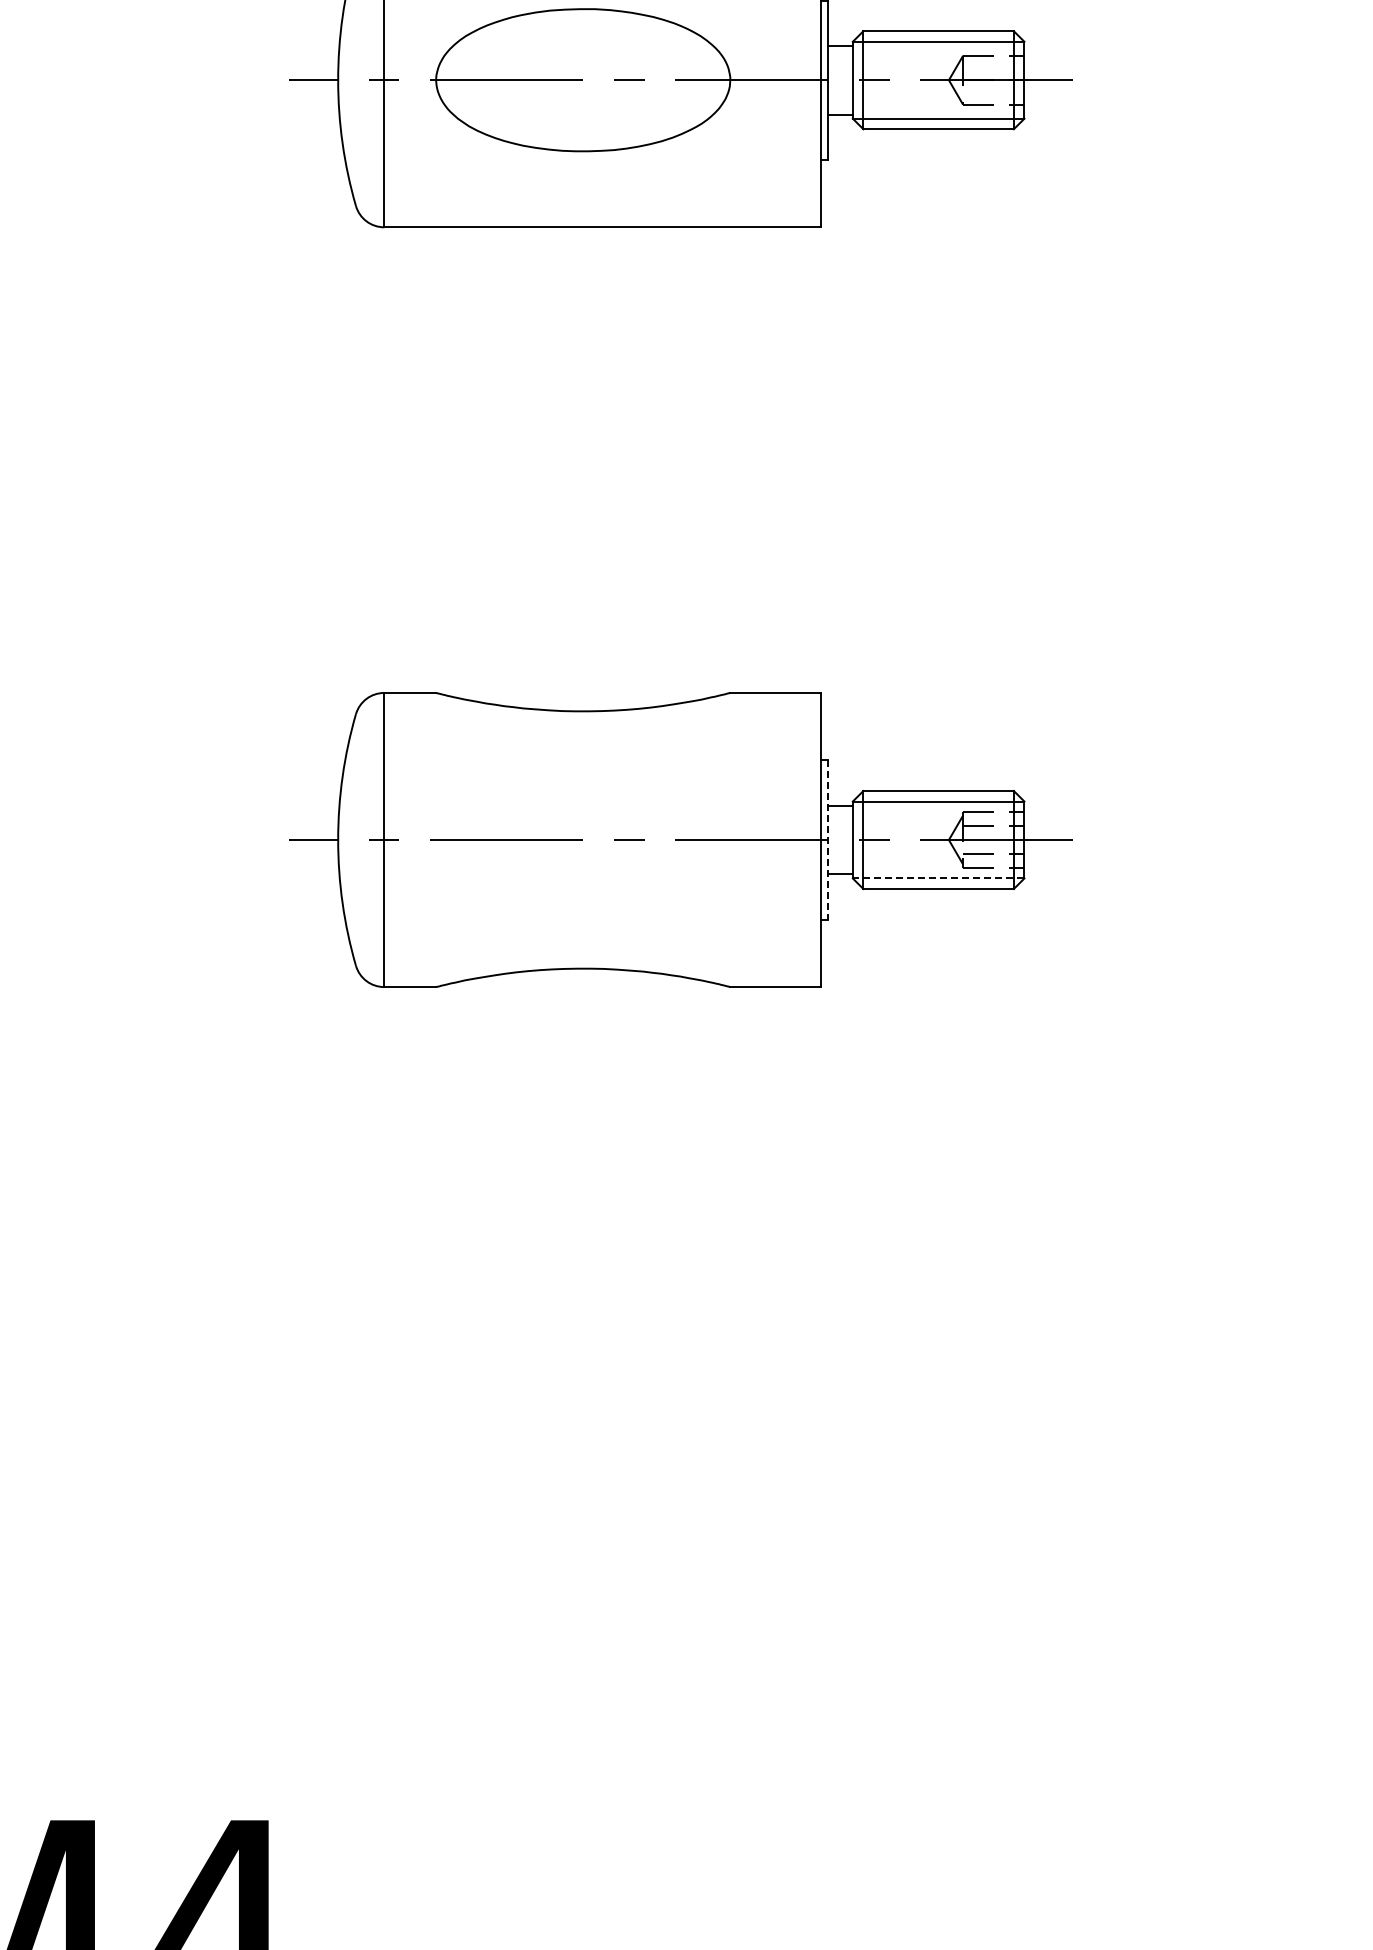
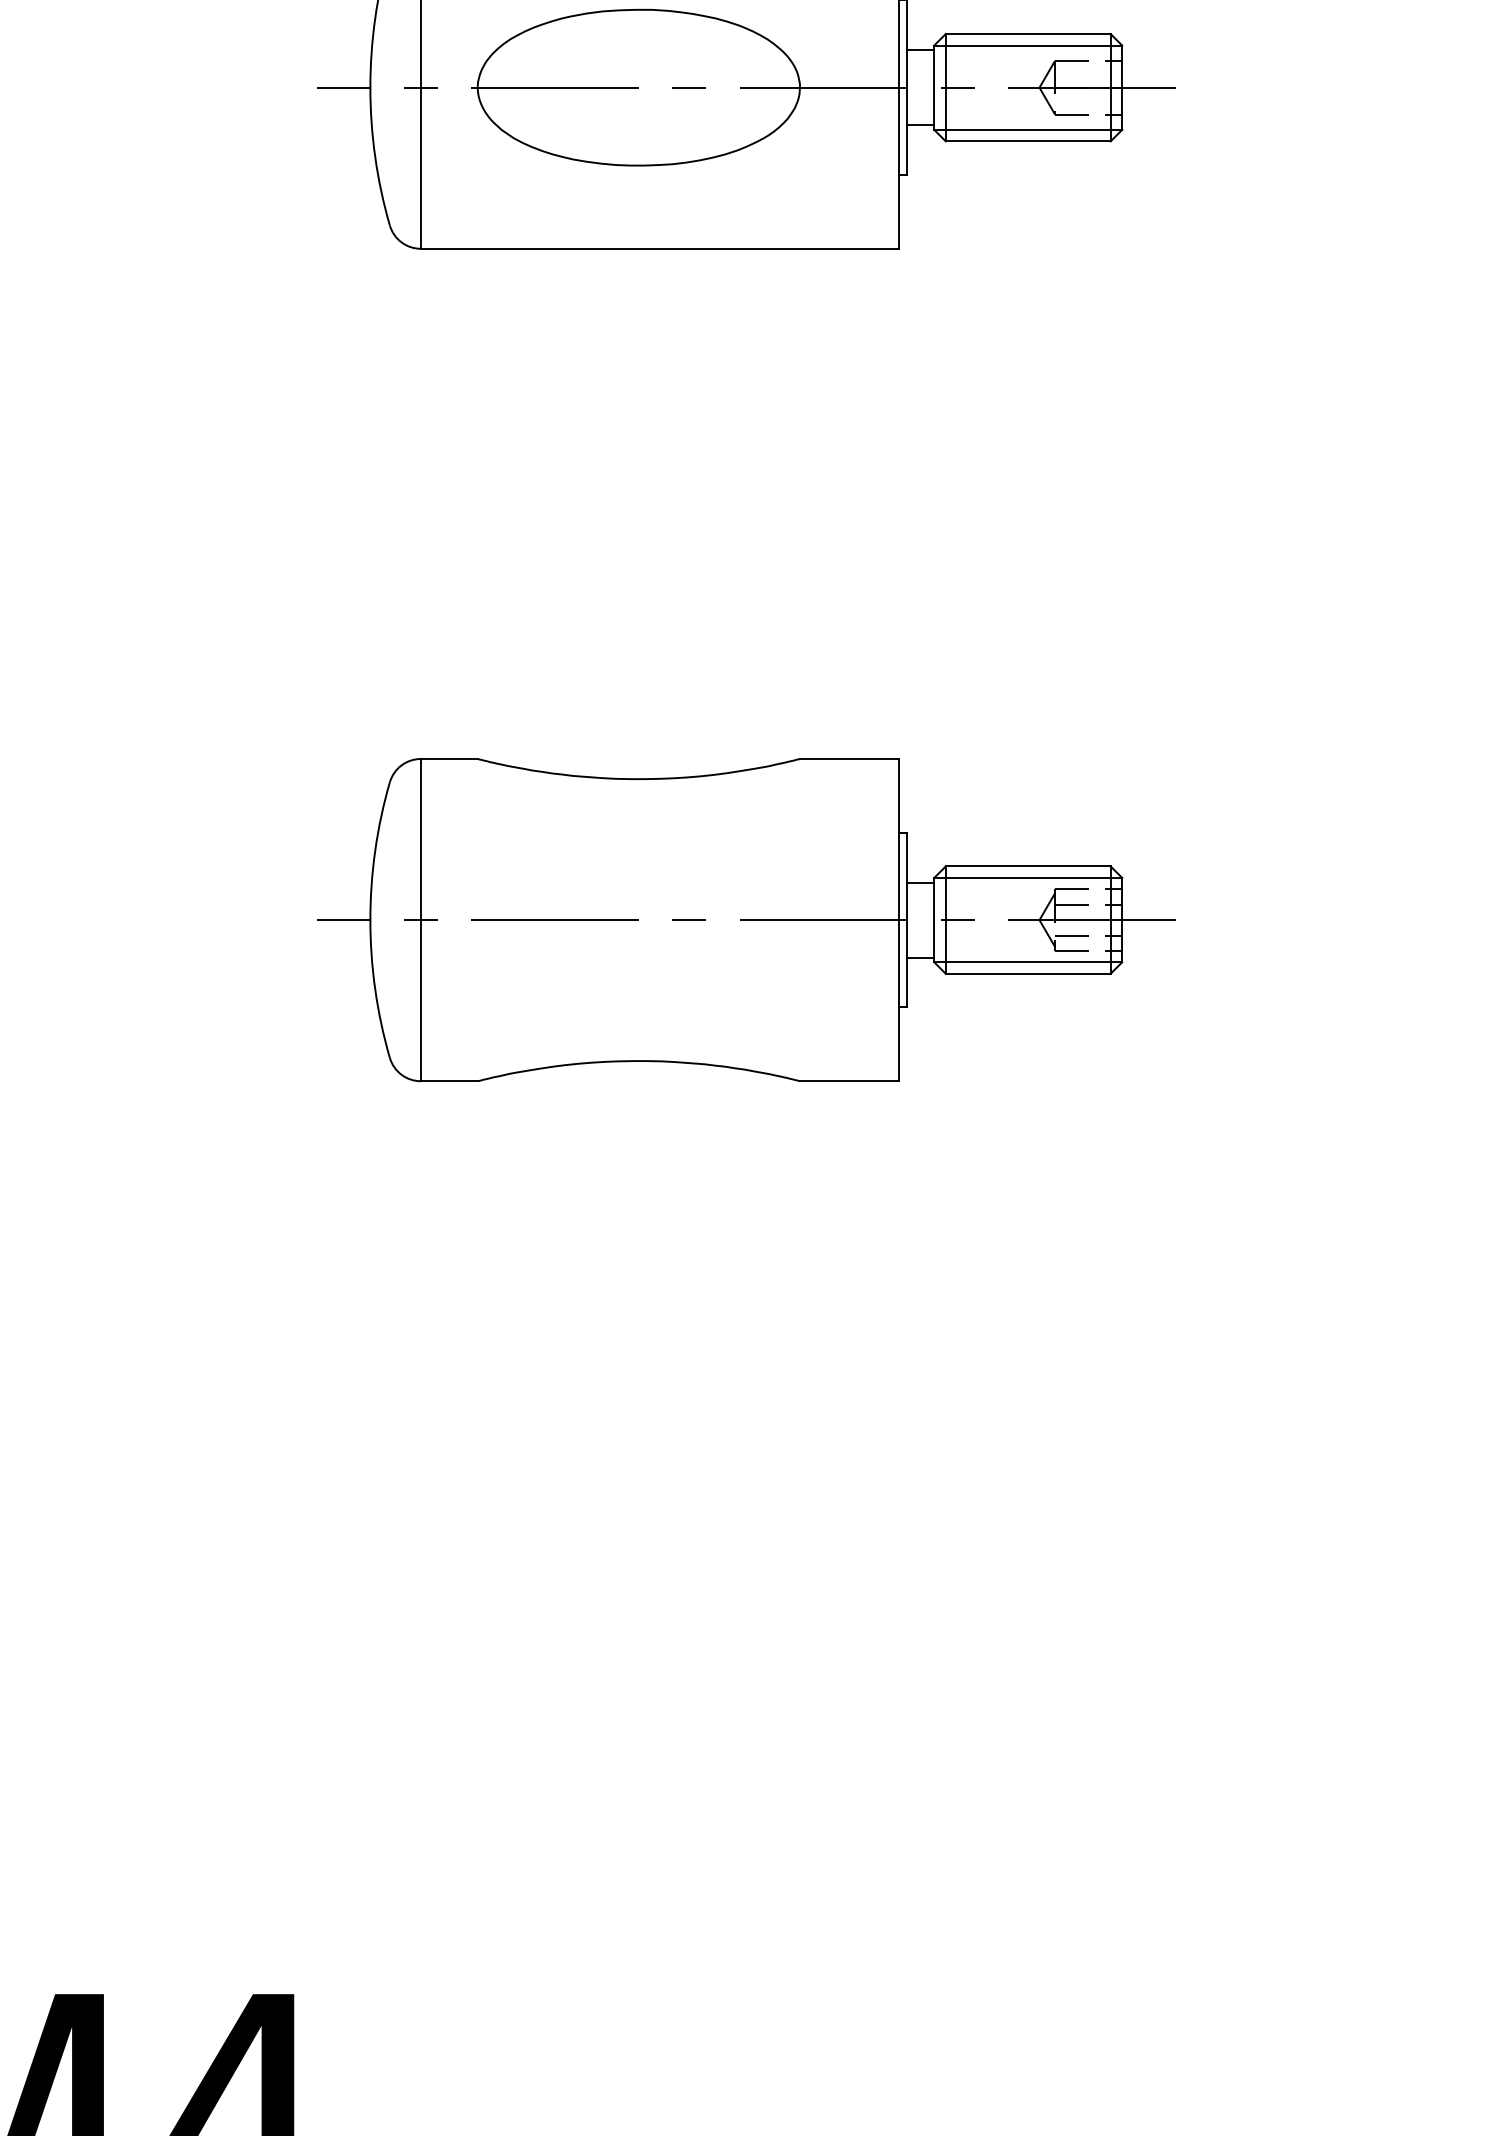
line: (828, 840) -> (907, 920), dashed -> solid
line: (938, 878) -> (1028, 962), dashed -> solid

